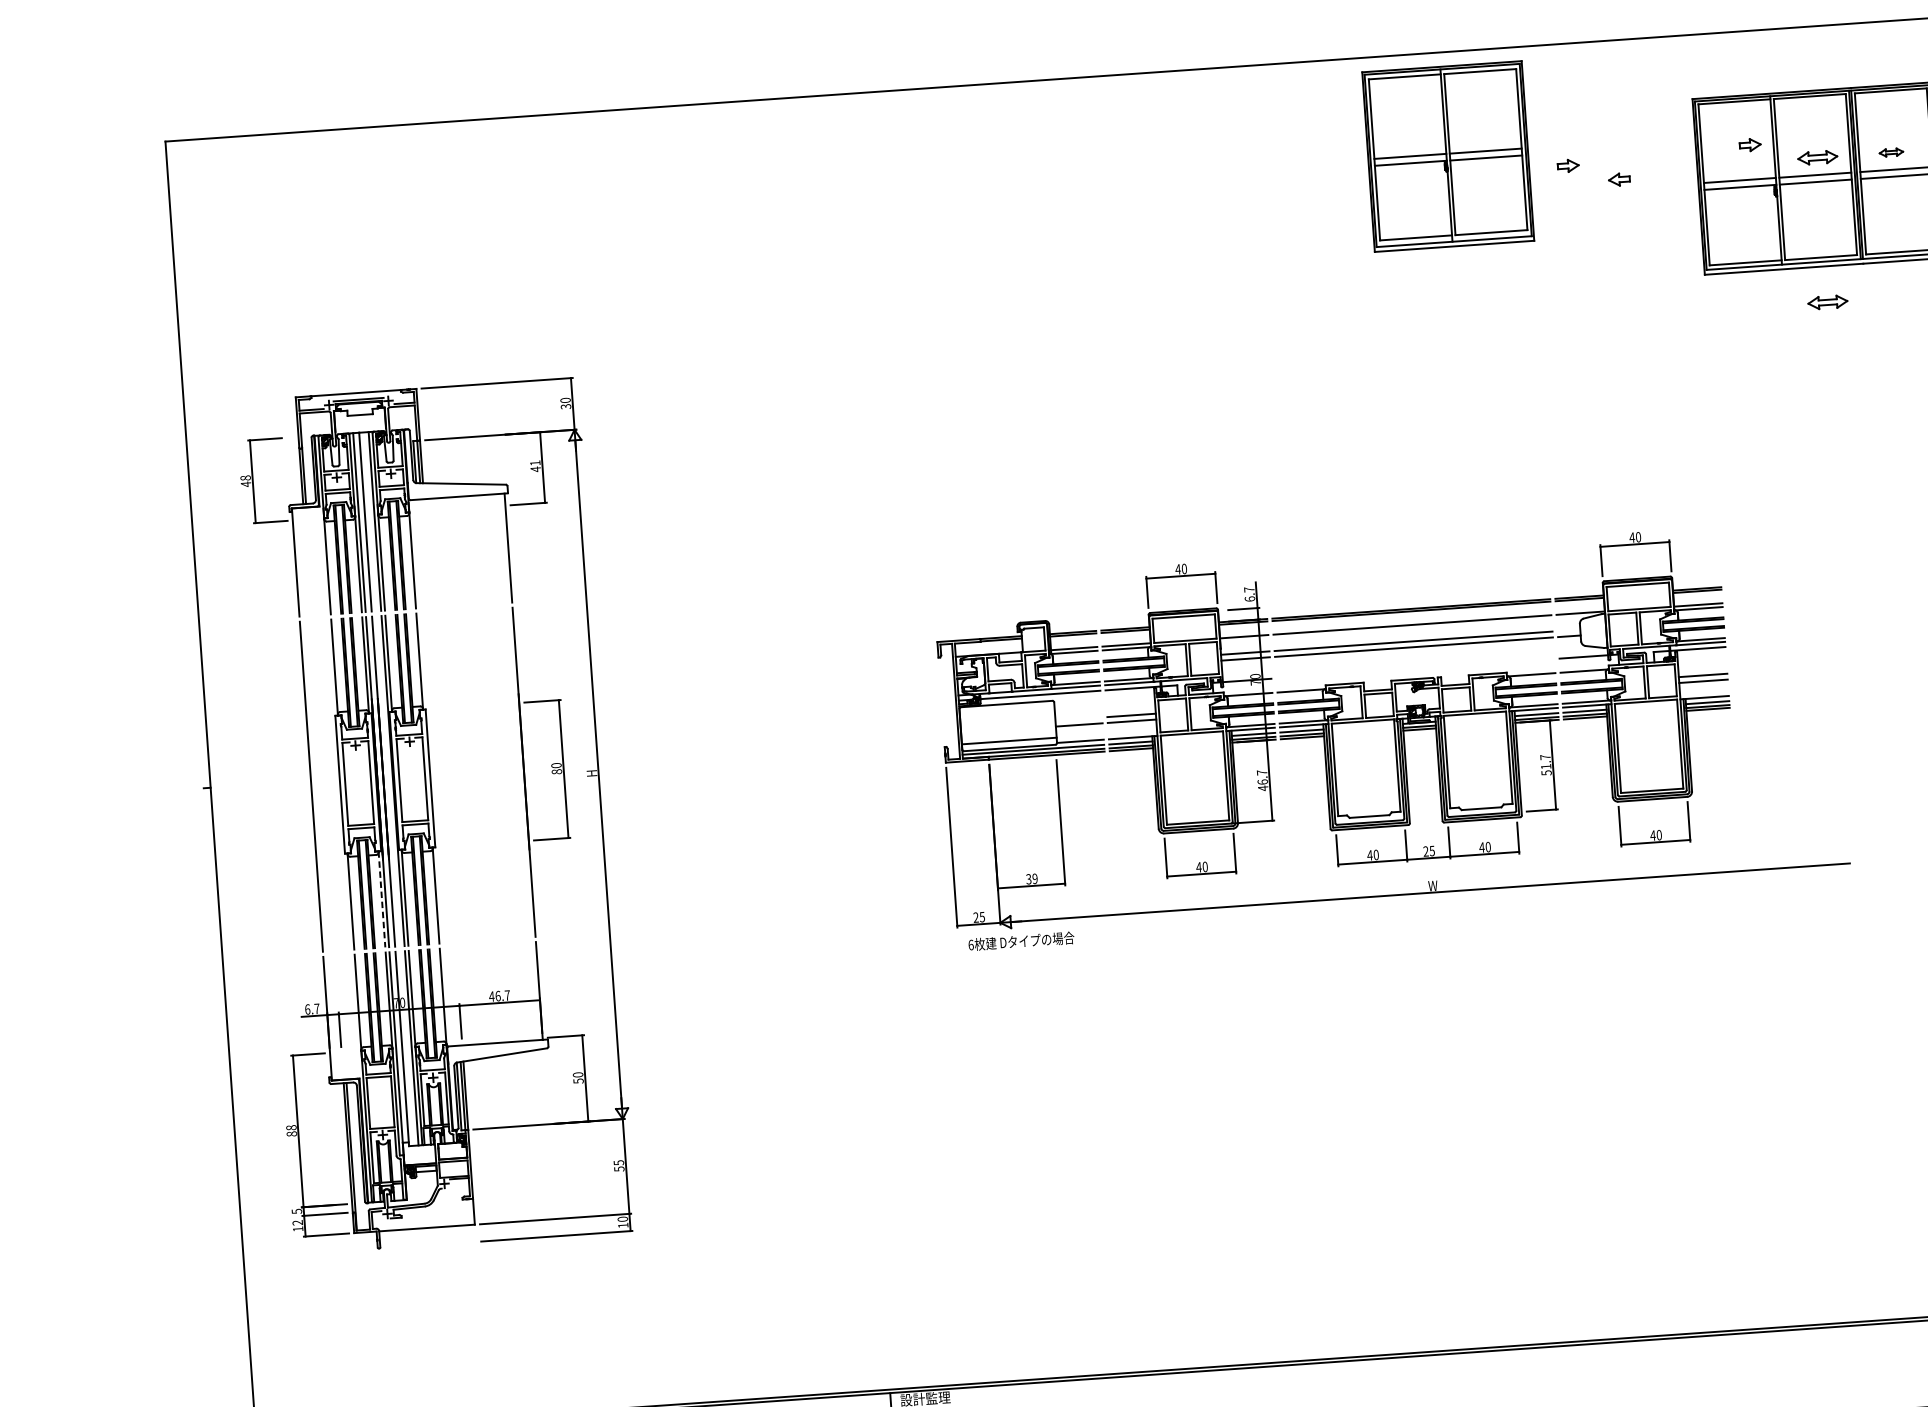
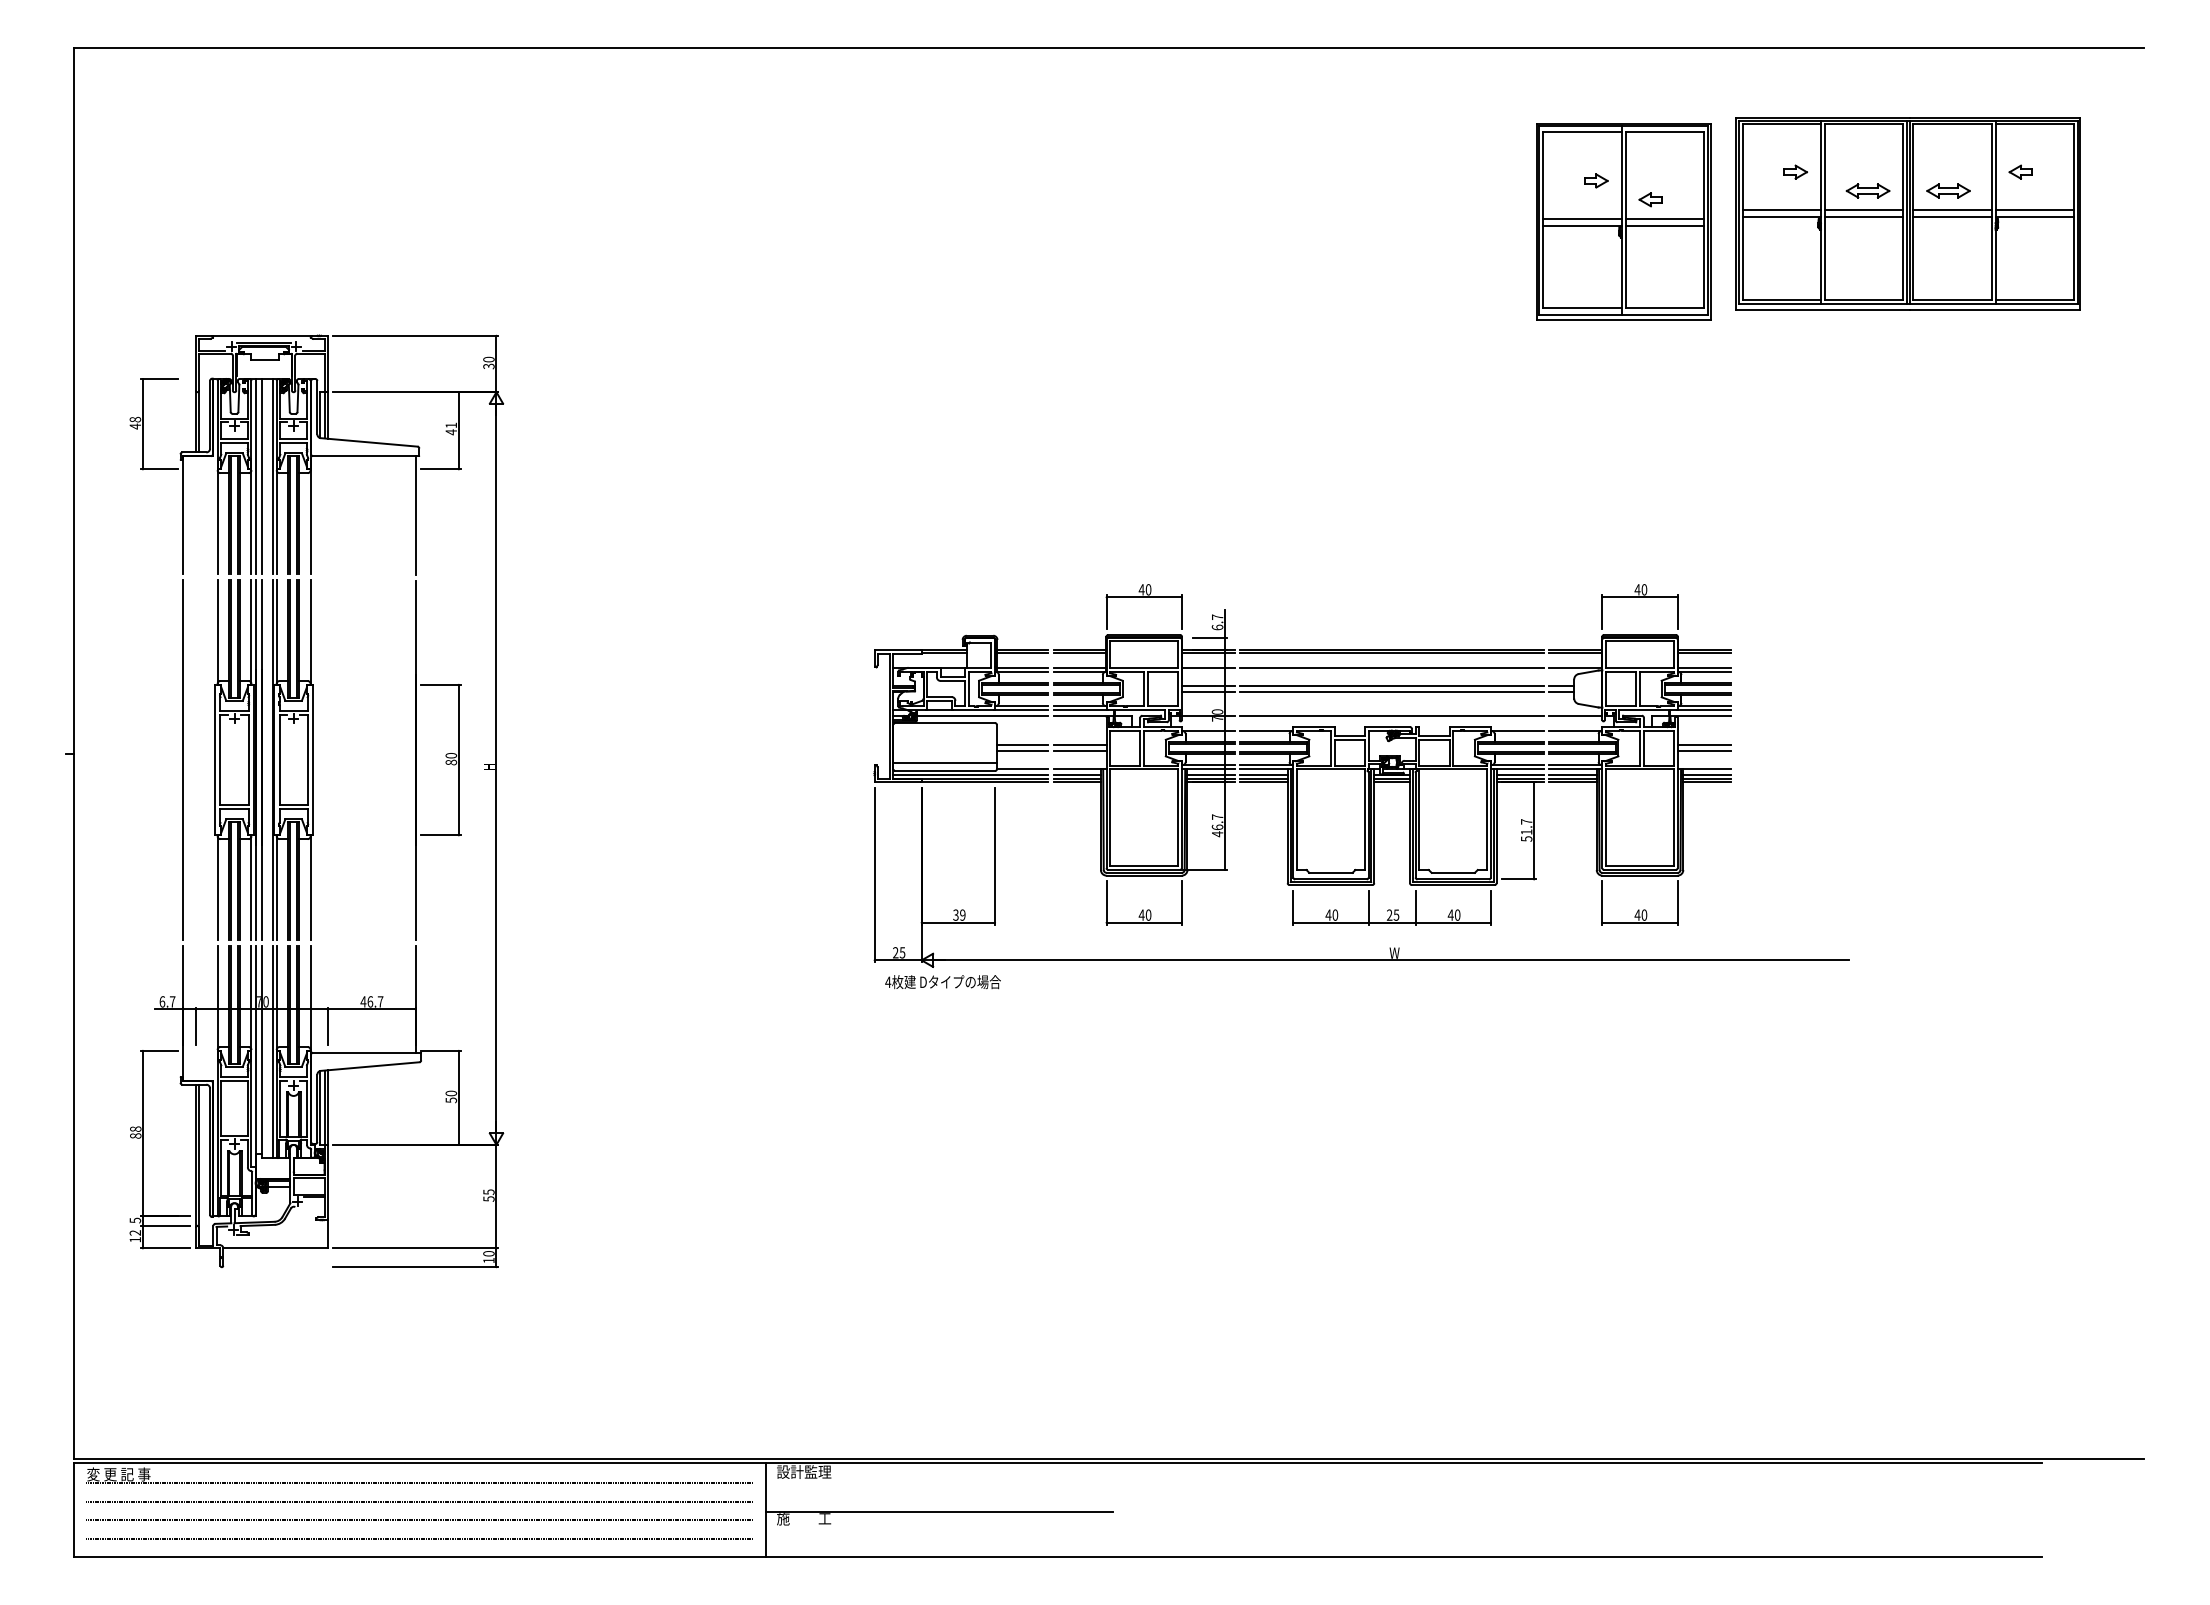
part: (1891, 152) -> (1948, 190), size x1.67
part: (1448, 156) -> (1623, 221), moved
part: (1827, 301) -> (1867, 348), removed
line: (1568, 630) -> (1561, 685), added
line: (1414, 668) -> (1391, 715), added
line: (1078, 718) -> (1022, 744), added
line: (382, 899) -> (251, 888), dashed -> solid
text: (971, 945) -> (888, 982), 6 -> 4

